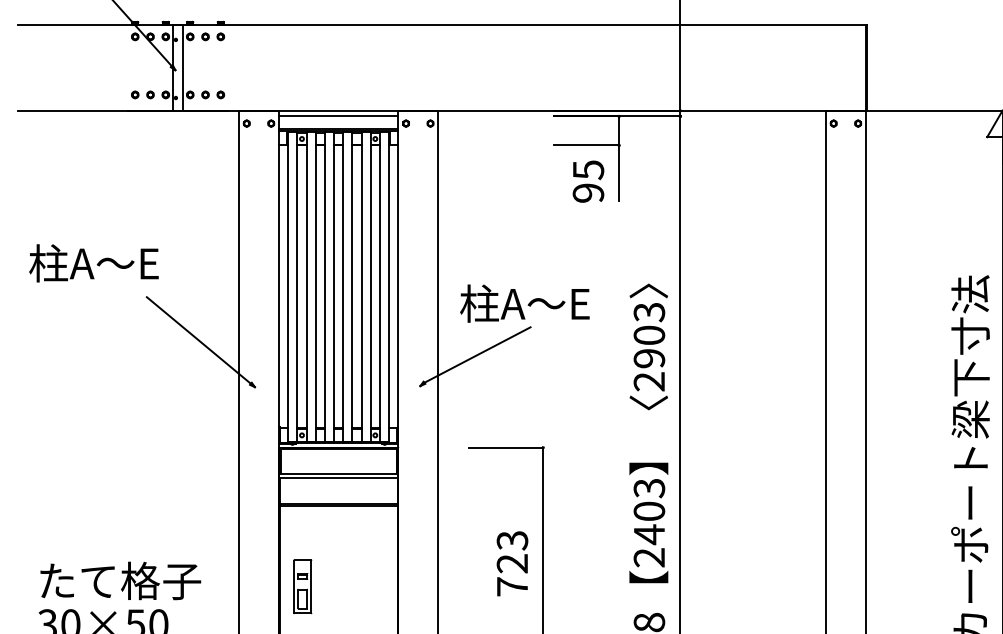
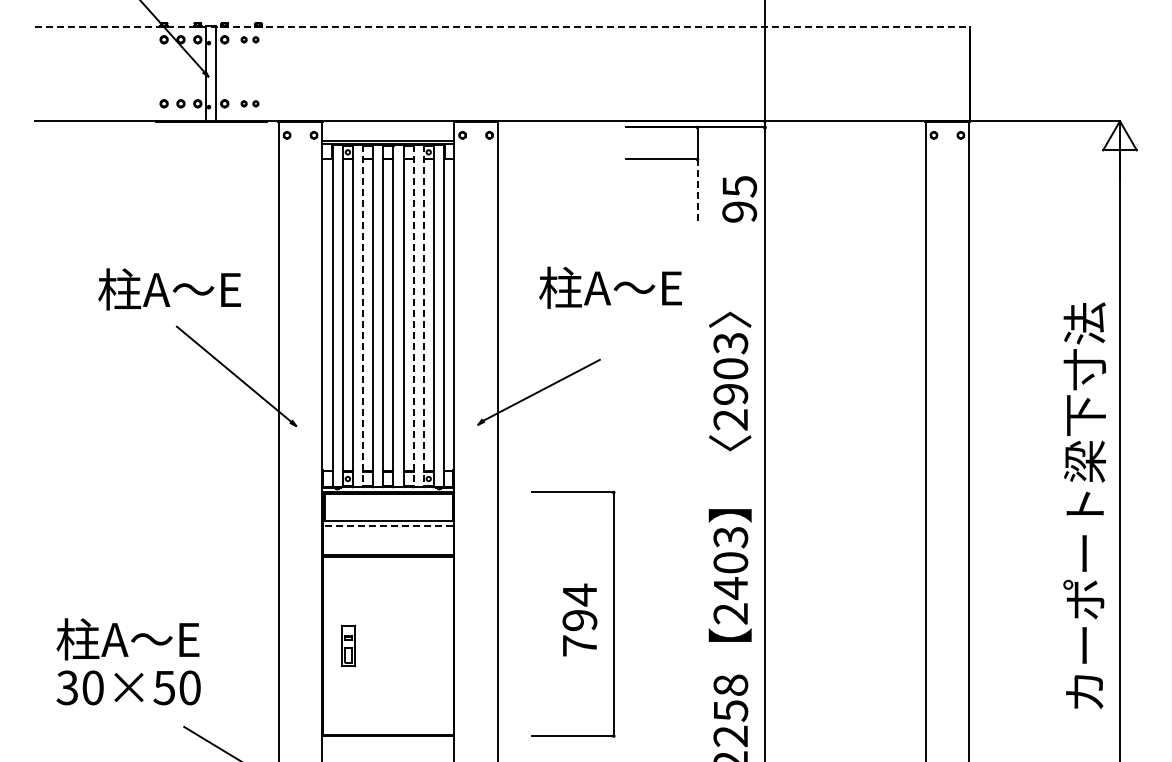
line: (442, 24) -> (502, 26), solid -> dashed
part: (212, 36) -> (249, 39), size x0.7
part: (212, 94) -> (249, 103), size x0.7
line: (338, 116) -> (388, 127), removed
line: (619, 173) -> (697, 190), solid -> dashed
text: (588, 181) -> (739, 199), moved
text: (93, 263) -> (169, 289), moved
line: (316, 287) -> (363, 315), solid -> dashed
line: (361, 287) -> (413, 315), solid -> dashed
line: (370, 287) -> (423, 315), solid -> dashed
text: (524, 303) -> (610, 287), moved
line: (338, 478) -> (388, 526), solid -> dashed
text: (512, 551) -> (579, 607), 723 -> 794
text: (119, 580) -> (146, 639), たて格子 -> 柱A～E
part: (302, 586) -> (348, 645), size x0.7

